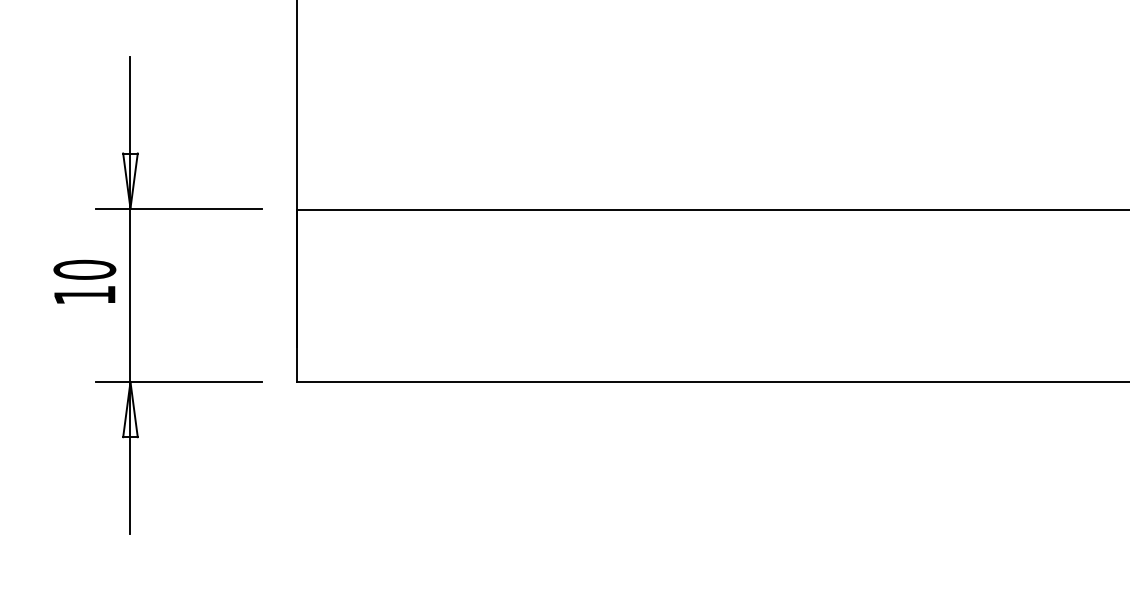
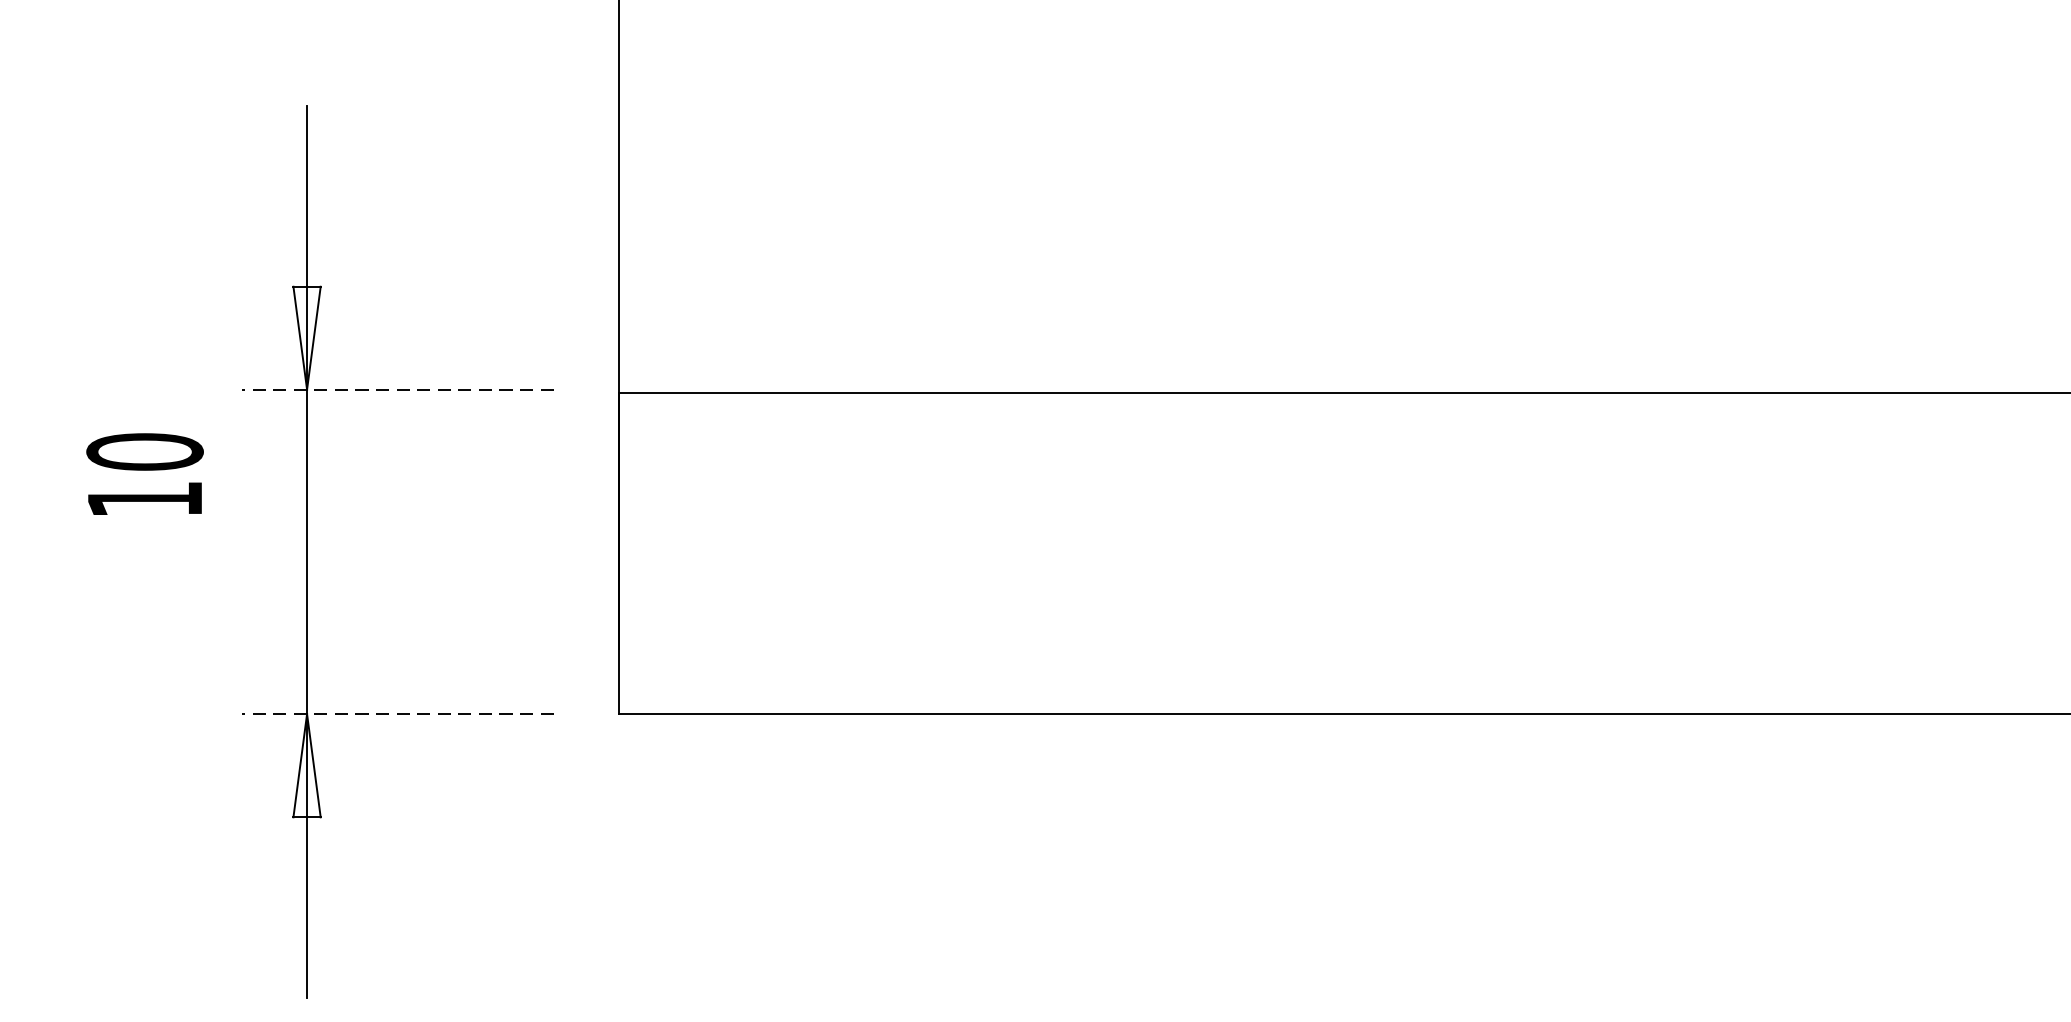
line: (178, 208) -> (396, 389), solid -> dashed
text: (84, 281) -> (144, 473), moved
line: (178, 382) -> (396, 715), solid -> dashed

